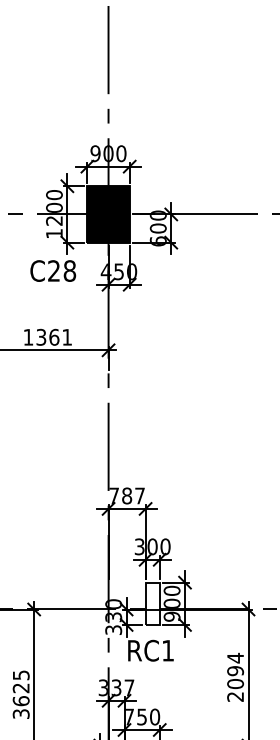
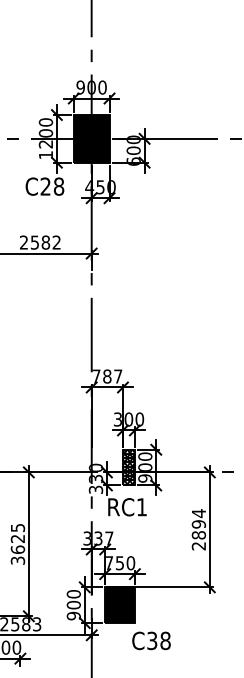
text: (47, 337) -> (40, 242), 1361 -> 2582
hatch: (152, 603) -> (128, 467), added
text: (235, 684) -> (198, 535), 2094 -> 2894

